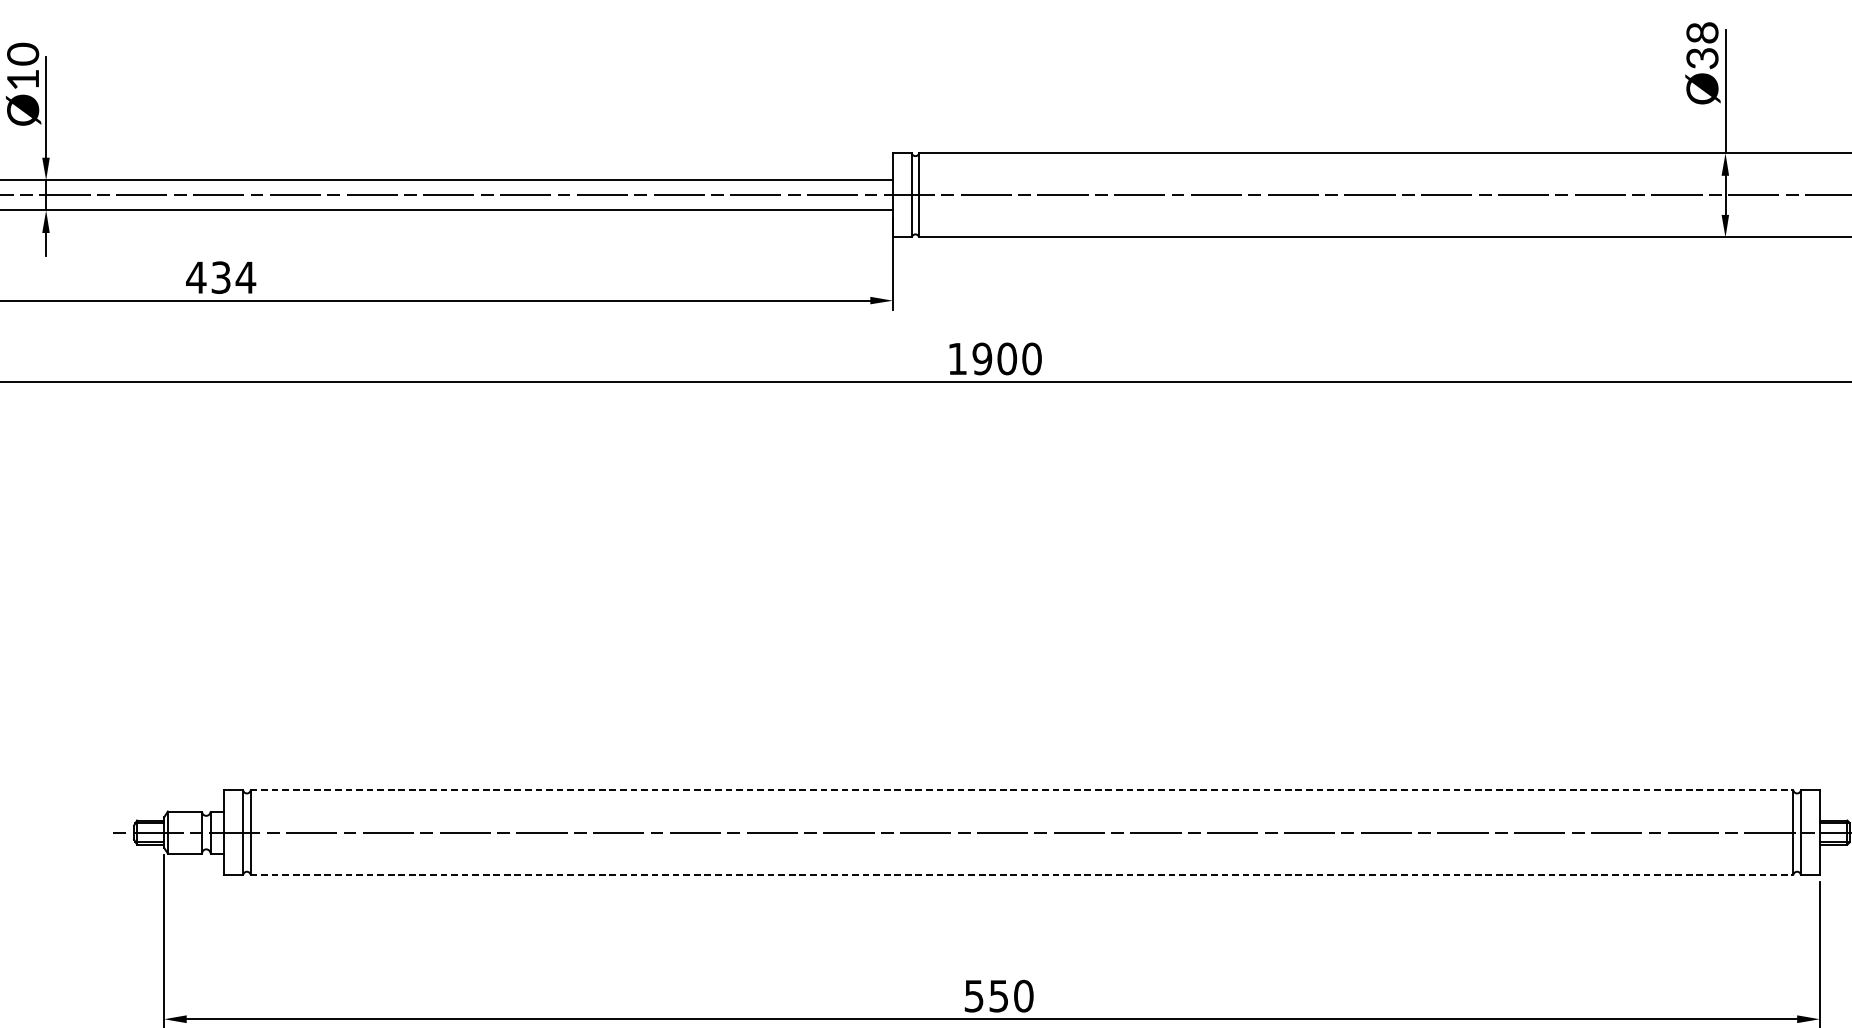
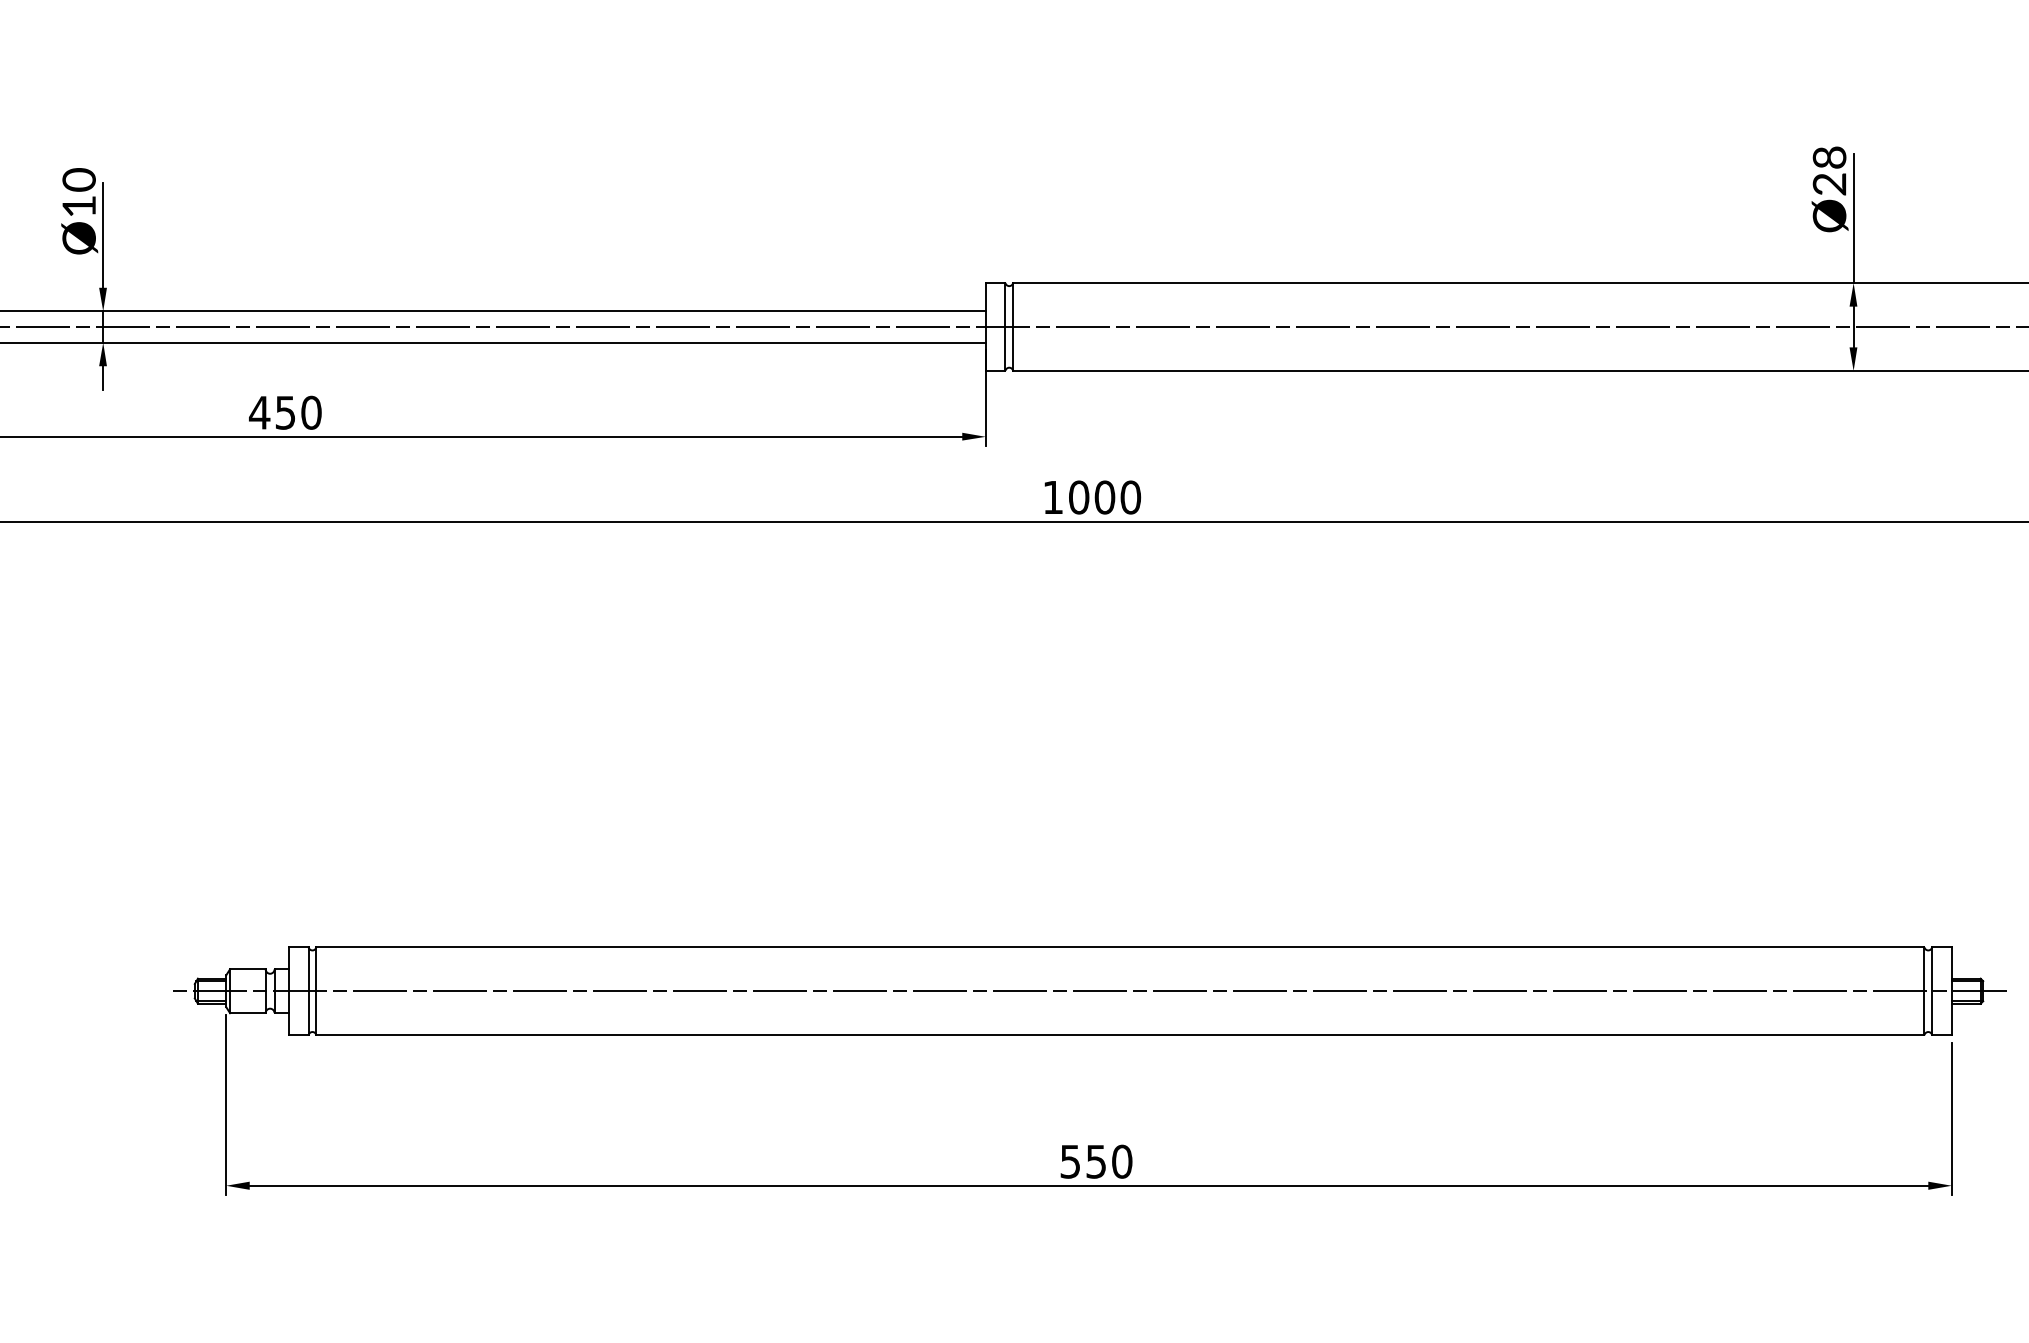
text: (1703, 58) -> (1830, 184), Ø38 -> Ø28
text: (234, 277) -> (299, 412), 434 -> 450
text: (981, 358) -> (1078, 497), 1900 -> 1000
line: (1022, 790) -> (1120, 947), dashed -> solid
line: (1022, 875) -> (1120, 1035), dashed -> solid

